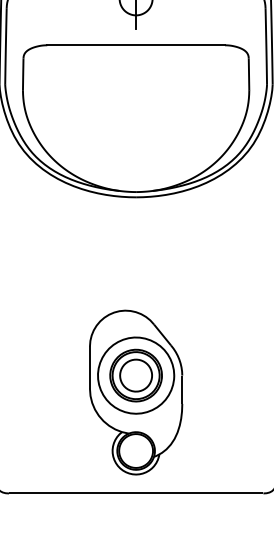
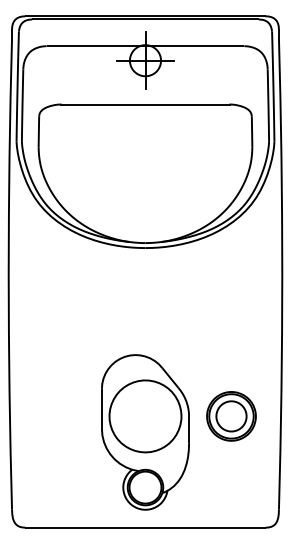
part: (136, 375) -> (231, 416), moved

